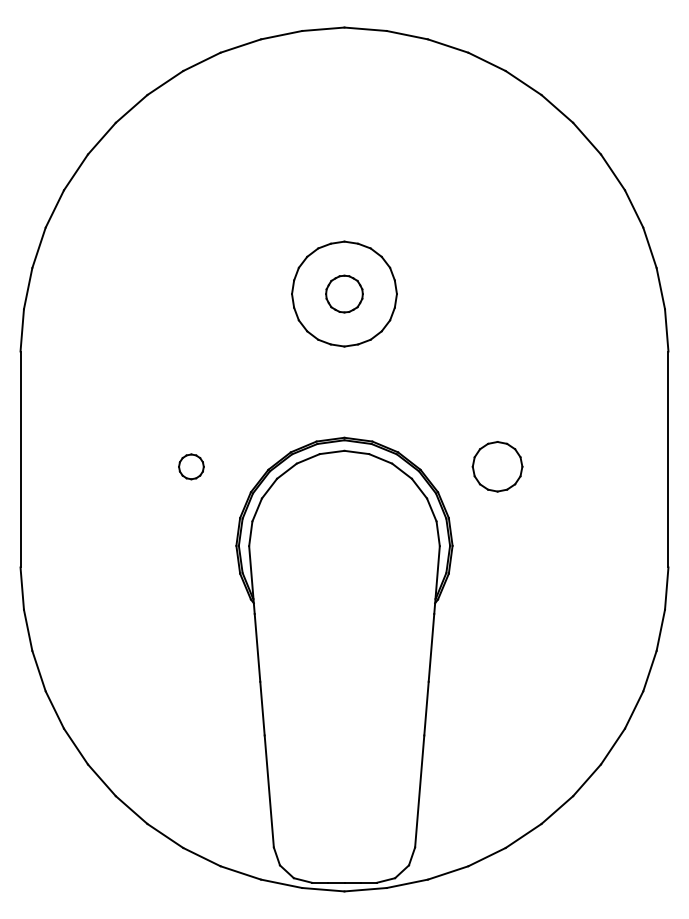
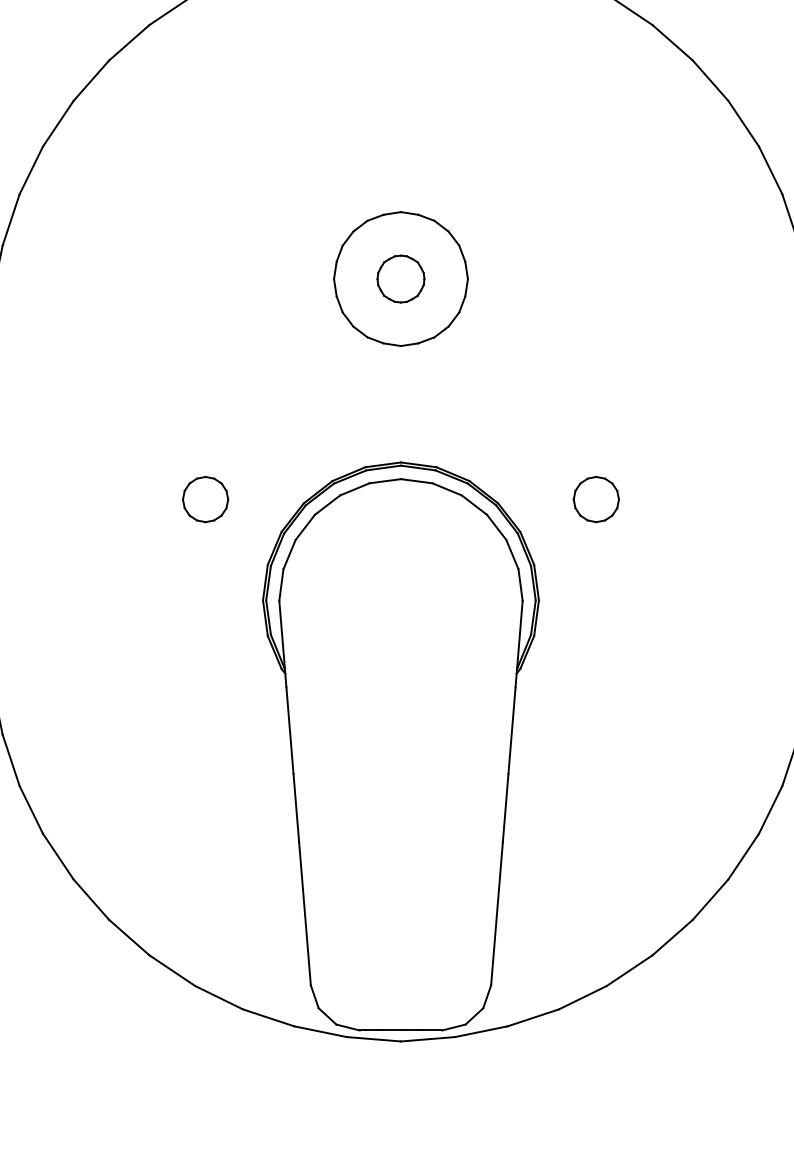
part: (191, 466) -> (205, 499), size x1.43
part: (497, 466) -> (596, 499), size x0.71

